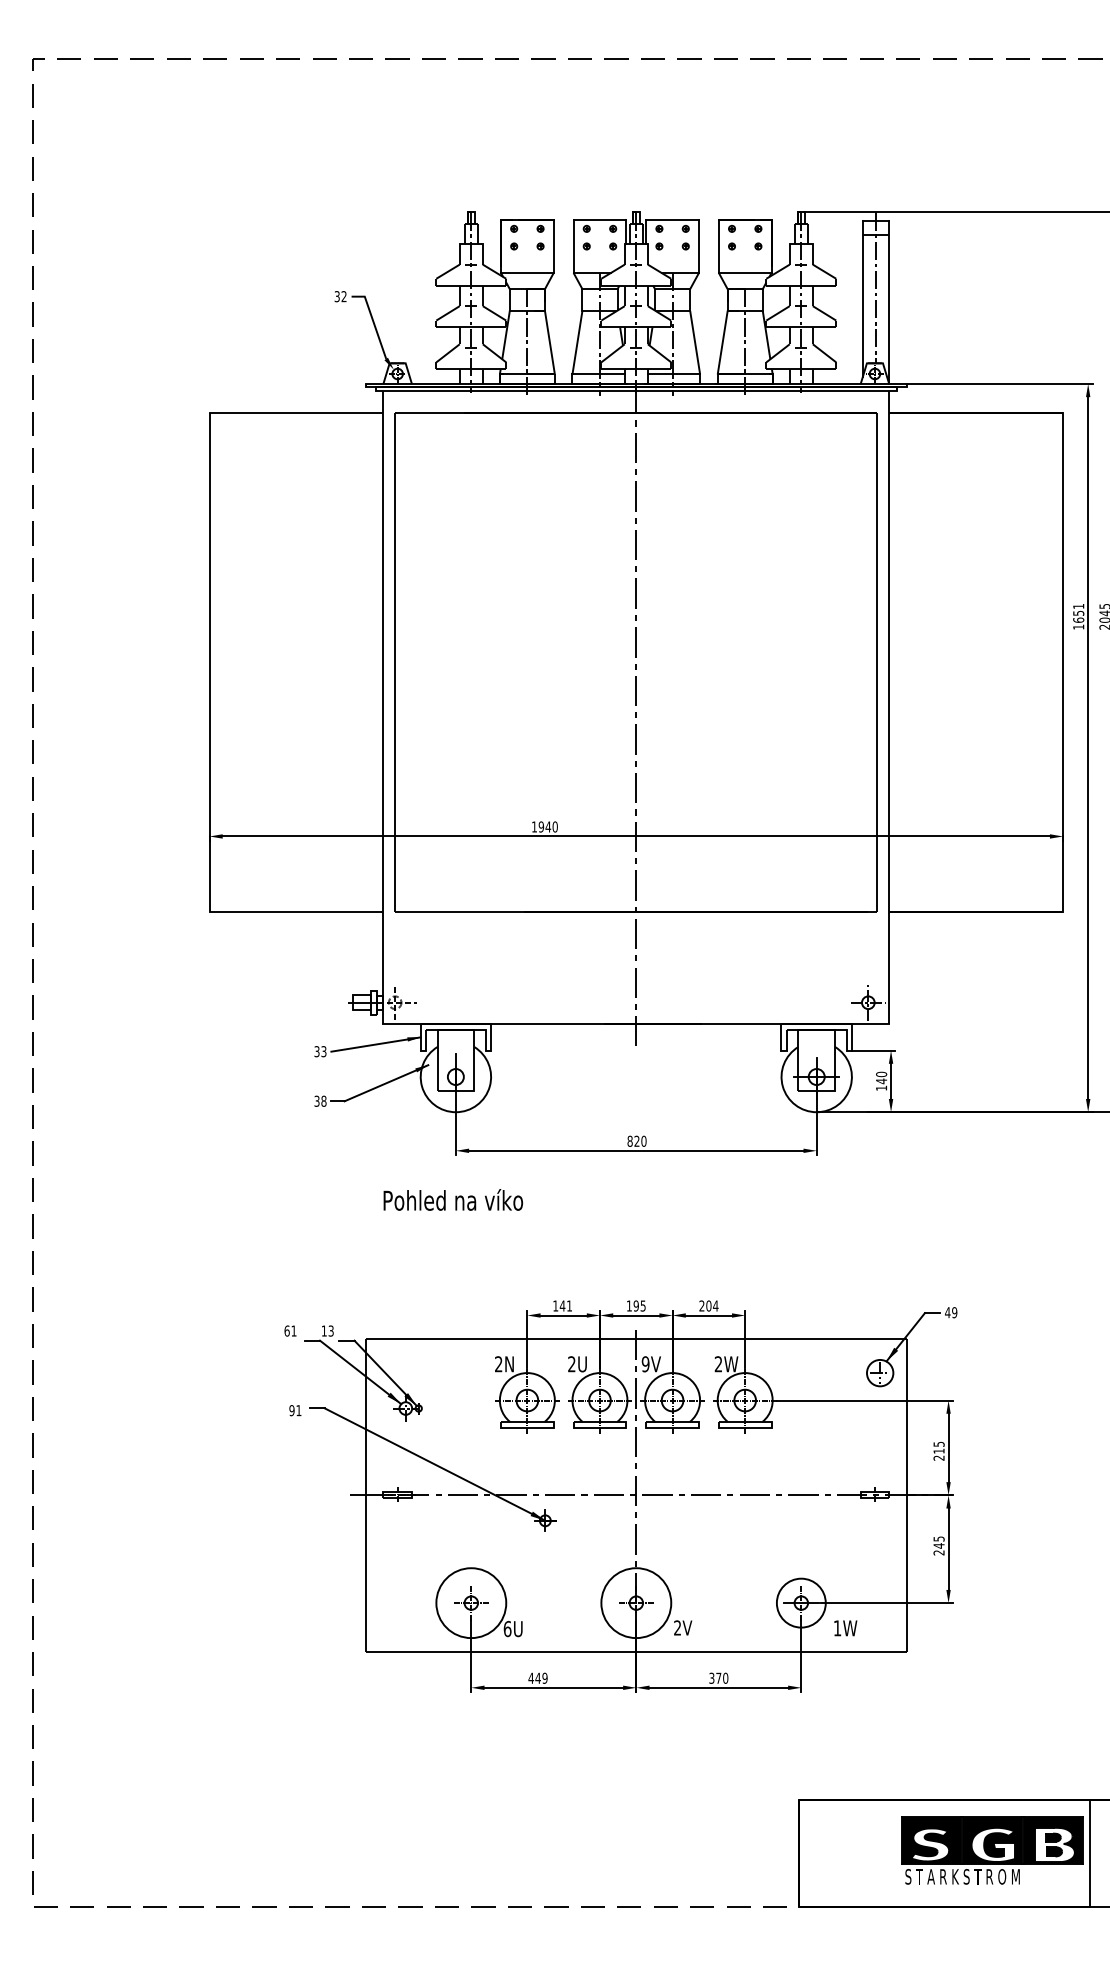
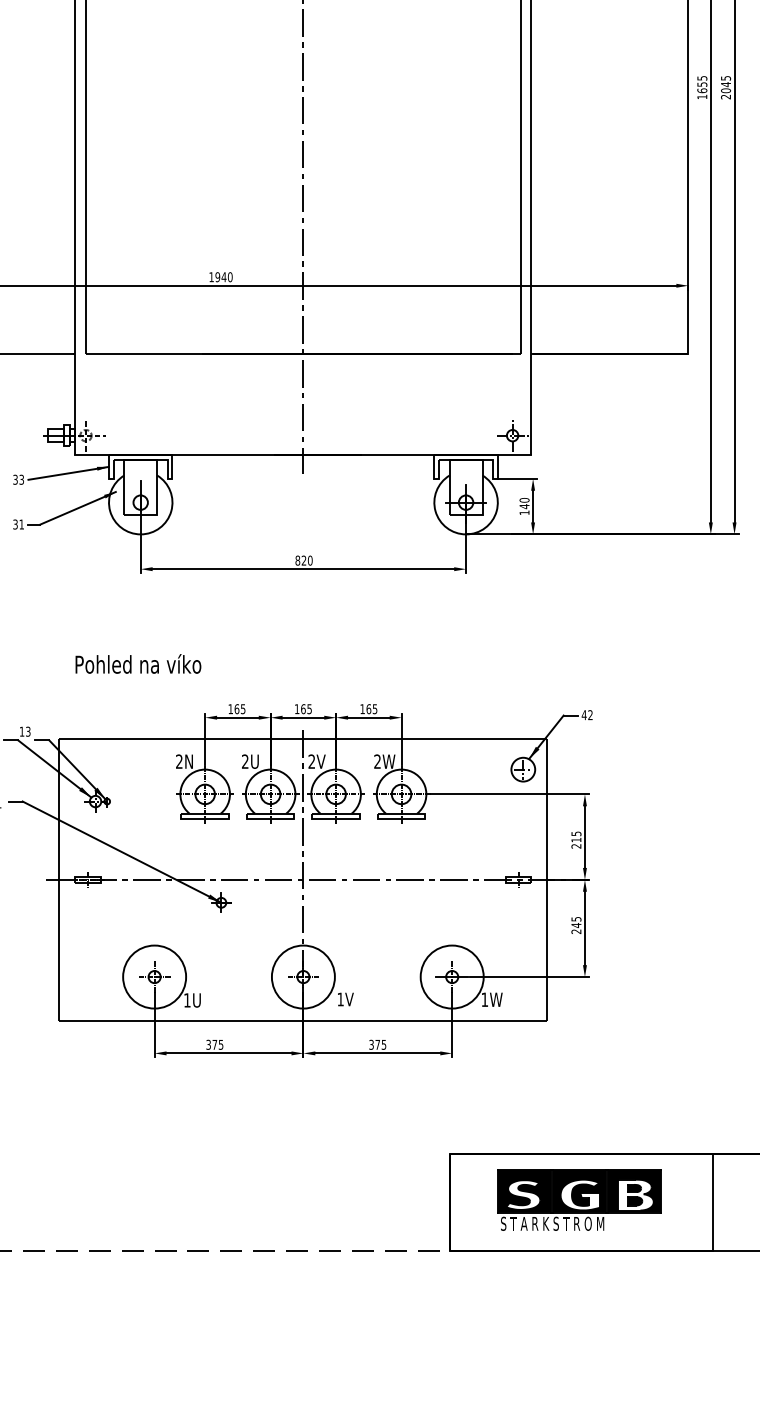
text: (1078, 606) -> (702, 78), 1651 -> 1655
text: (323, 1100) -> (21, 523), 38 -> 31
text: (453, 1199) -> (138, 663), moved
text: (565, 1305) -> (239, 708), 141 -> 165
text: (635, 1305) -> (302, 708), 195 -> 165
text: (708, 1305) -> (368, 708), 204 -> 165
text: (954, 1312) -> (590, 714), 49 -> 42
text: (645, 1364) -> (311, 761), 9V -> 2V
circle: (801, 1603) -> (452, 977), size x1.43
text: (677, 1627) -> (340, 999), 2V -> 1V
text: (507, 1629) -> (187, 1000), 6U -> 1U
text: (537, 1677) -> (214, 1044), 449 -> 375
text: (725, 1677) -> (383, 1044), 370 -> 375
part: (992, 1850) -> (579, 1200), moved

